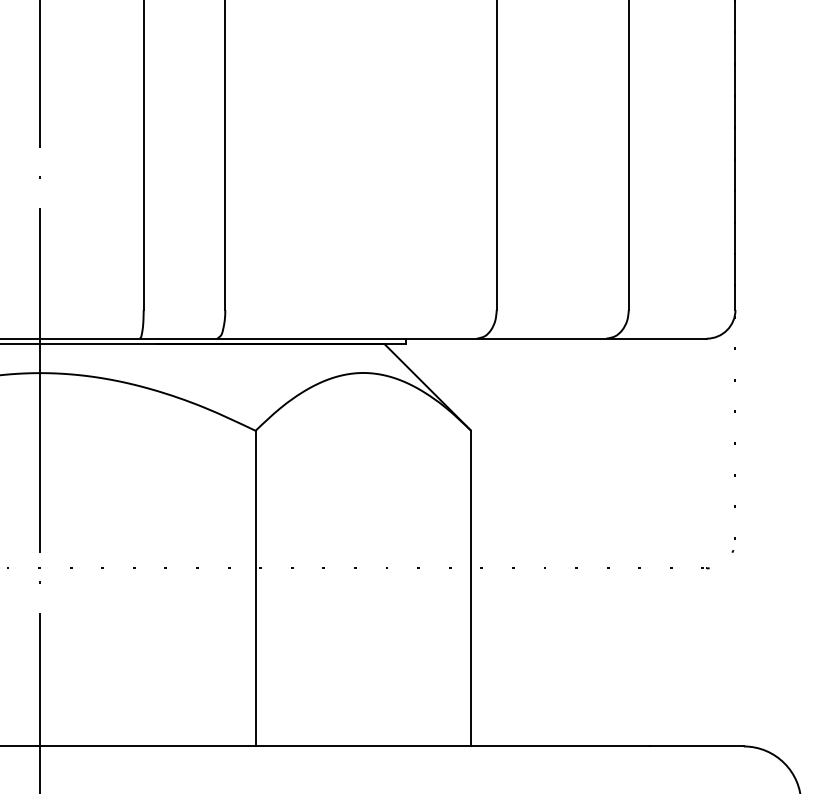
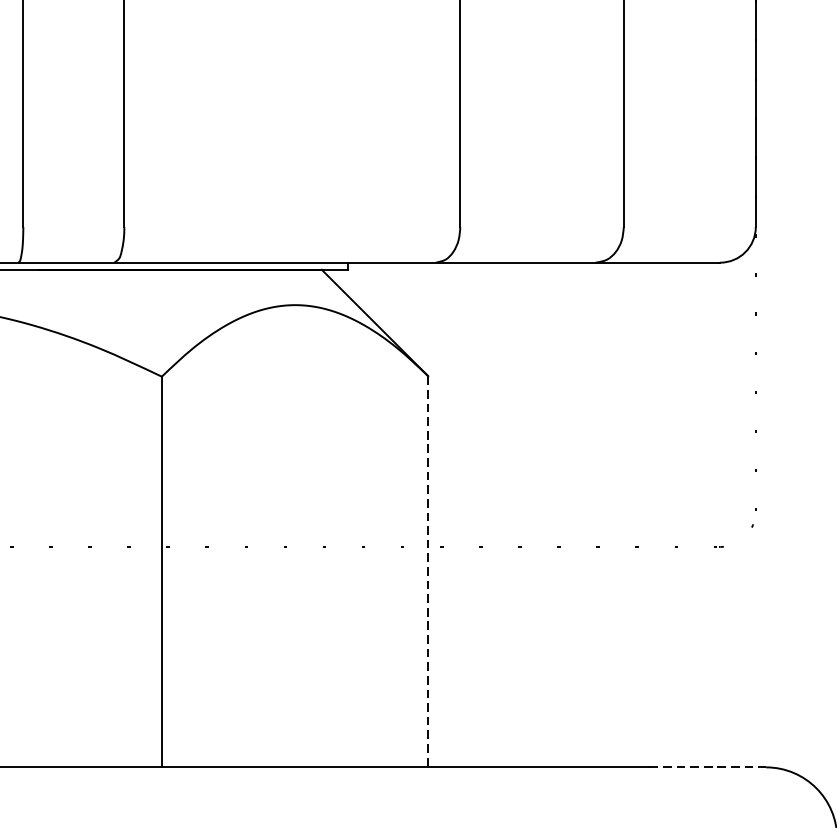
line: (470, 588) -> (427, 571), solid -> dashed
line: (697, 746) -> (708, 767), solid -> dashed

